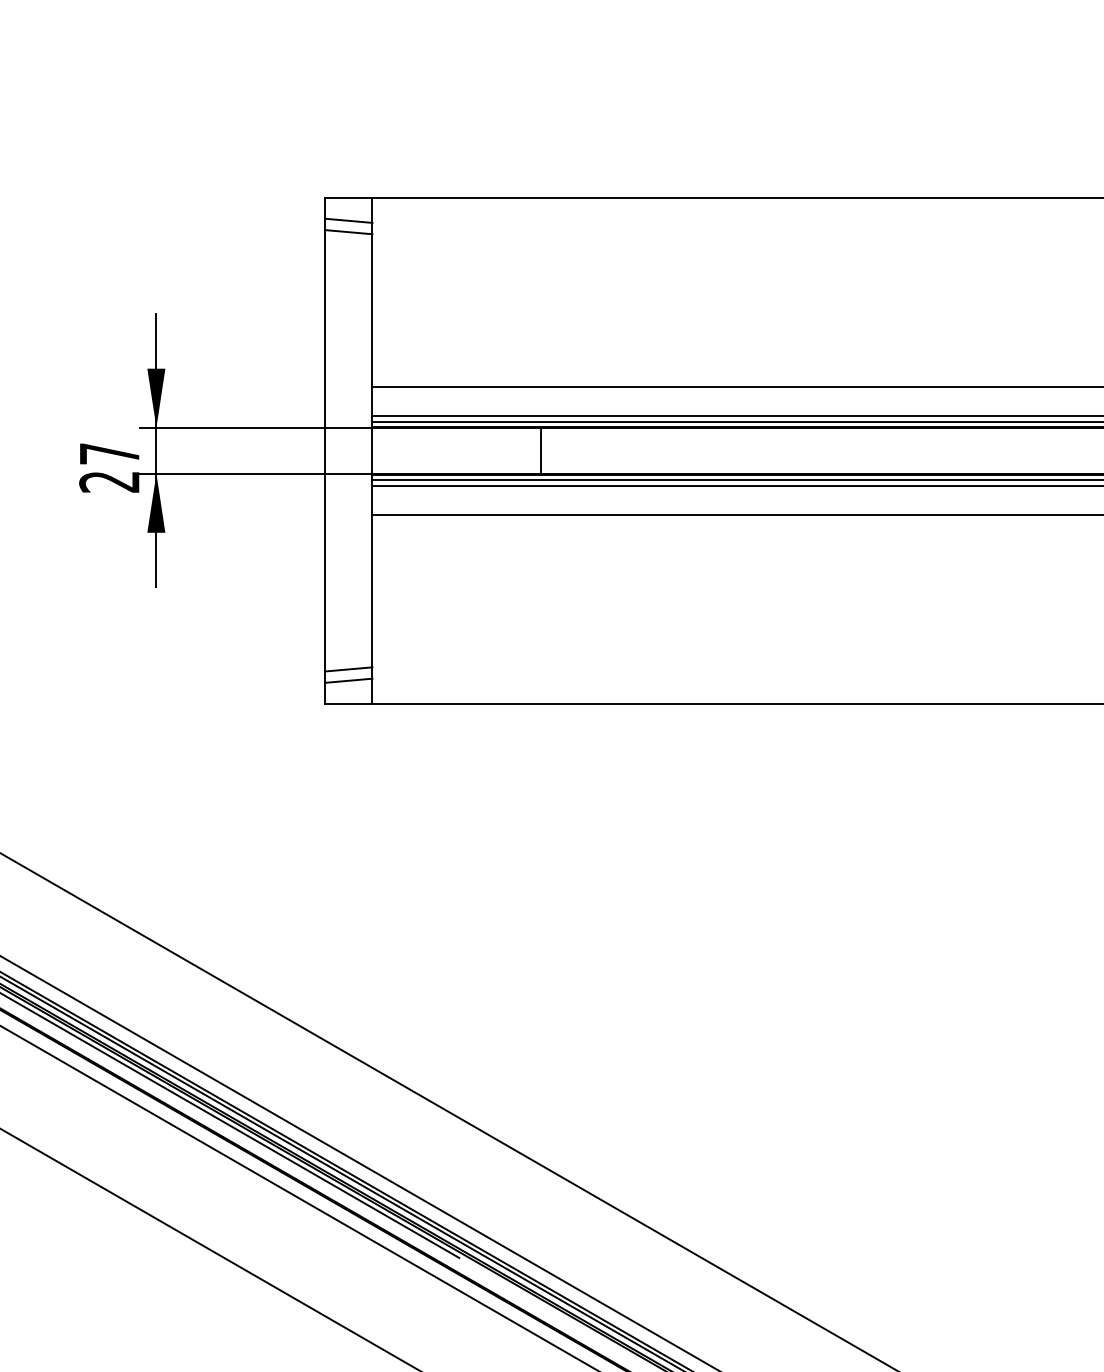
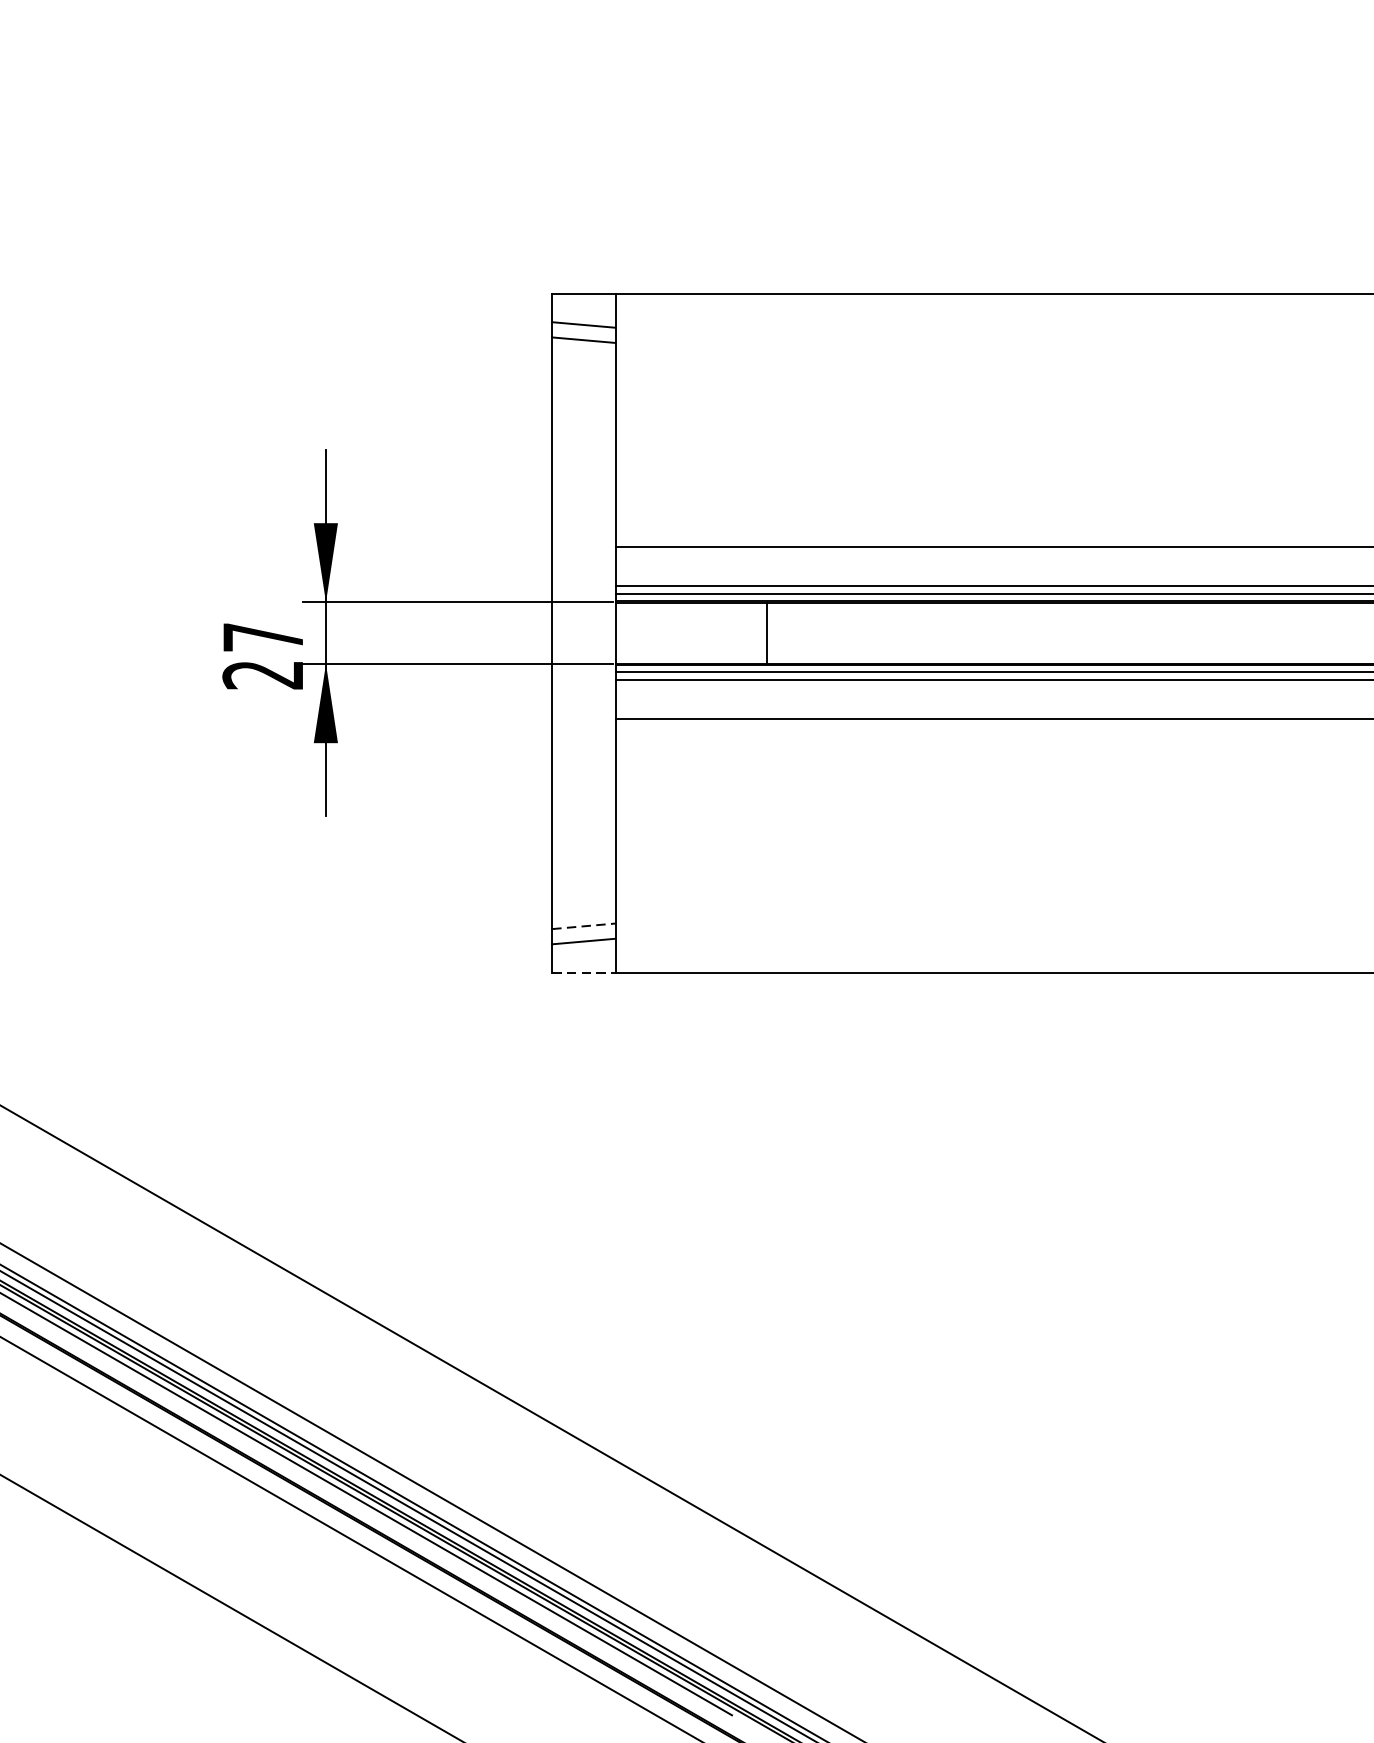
line: (541, 450) -> (767, 632), moved
line: (348, 669) -> (583, 926), solid -> dashed
line: (348, 704) -> (583, 973), solid -> dashed

